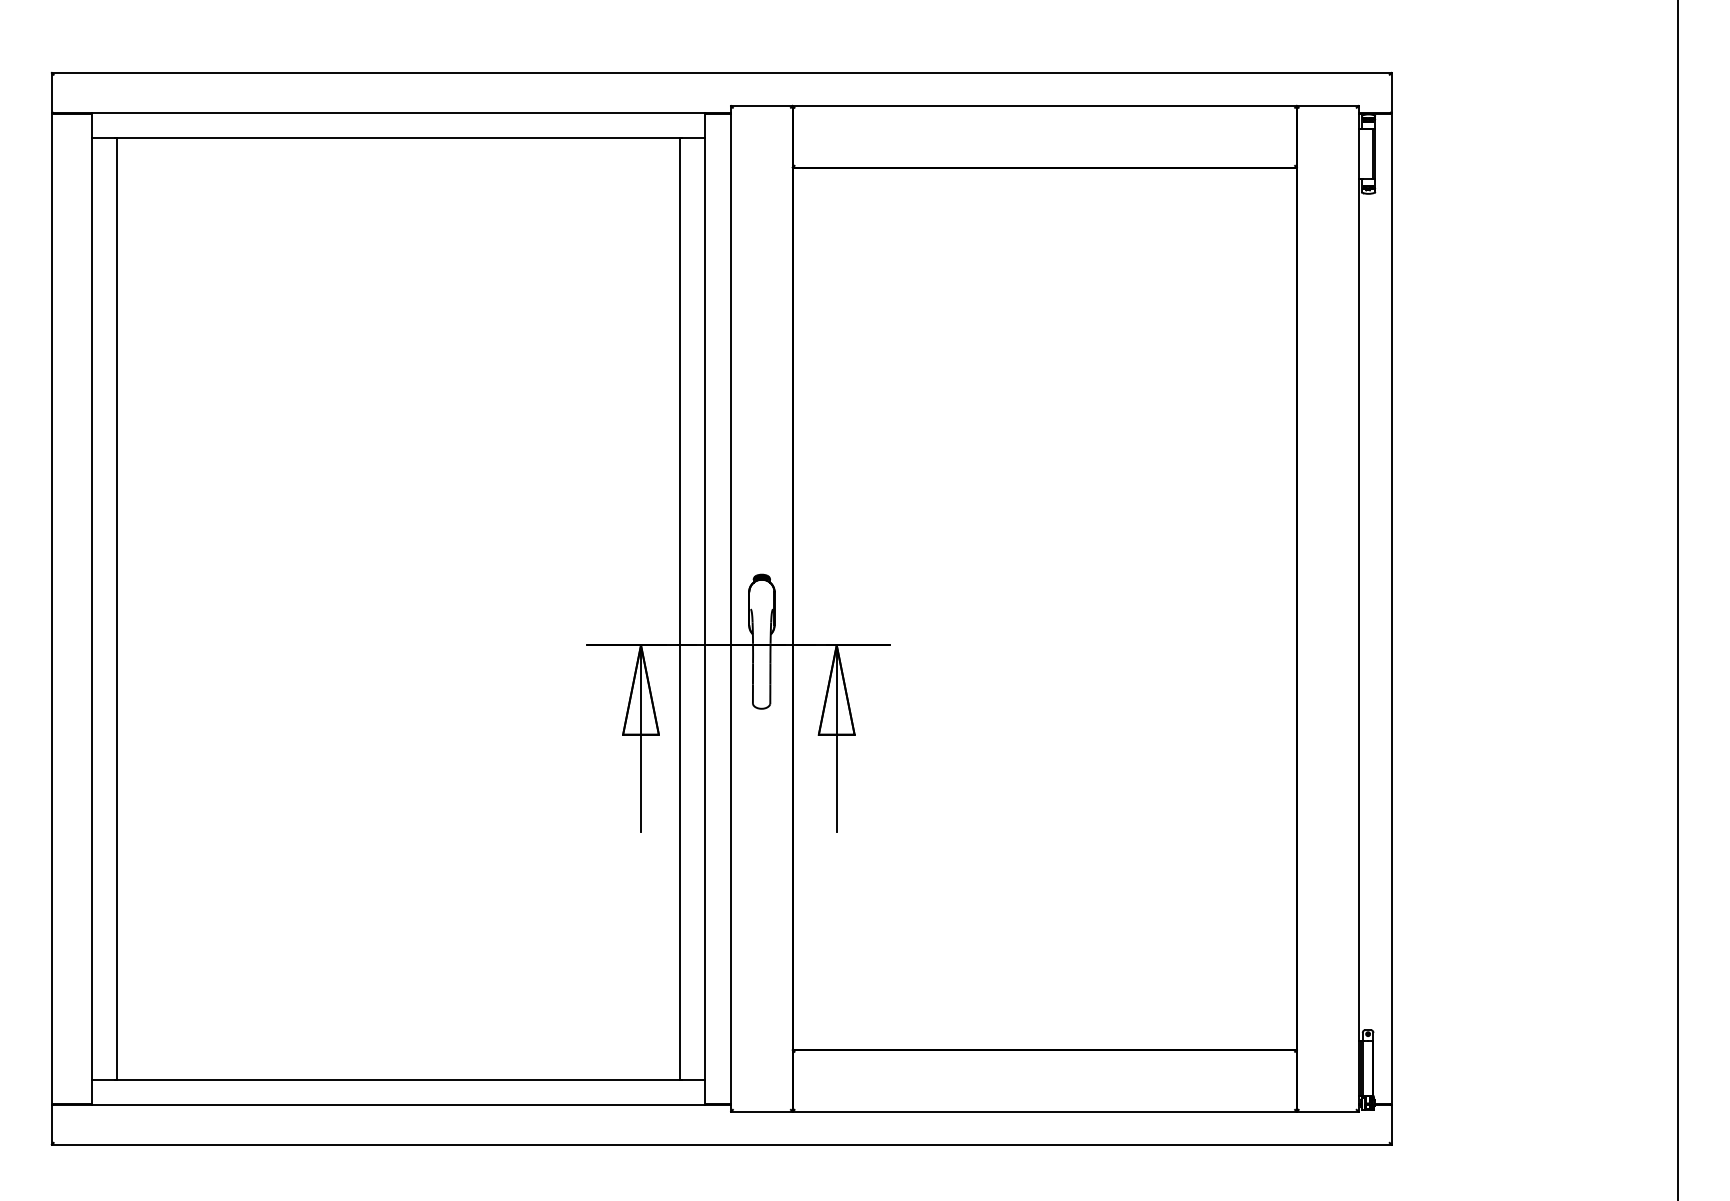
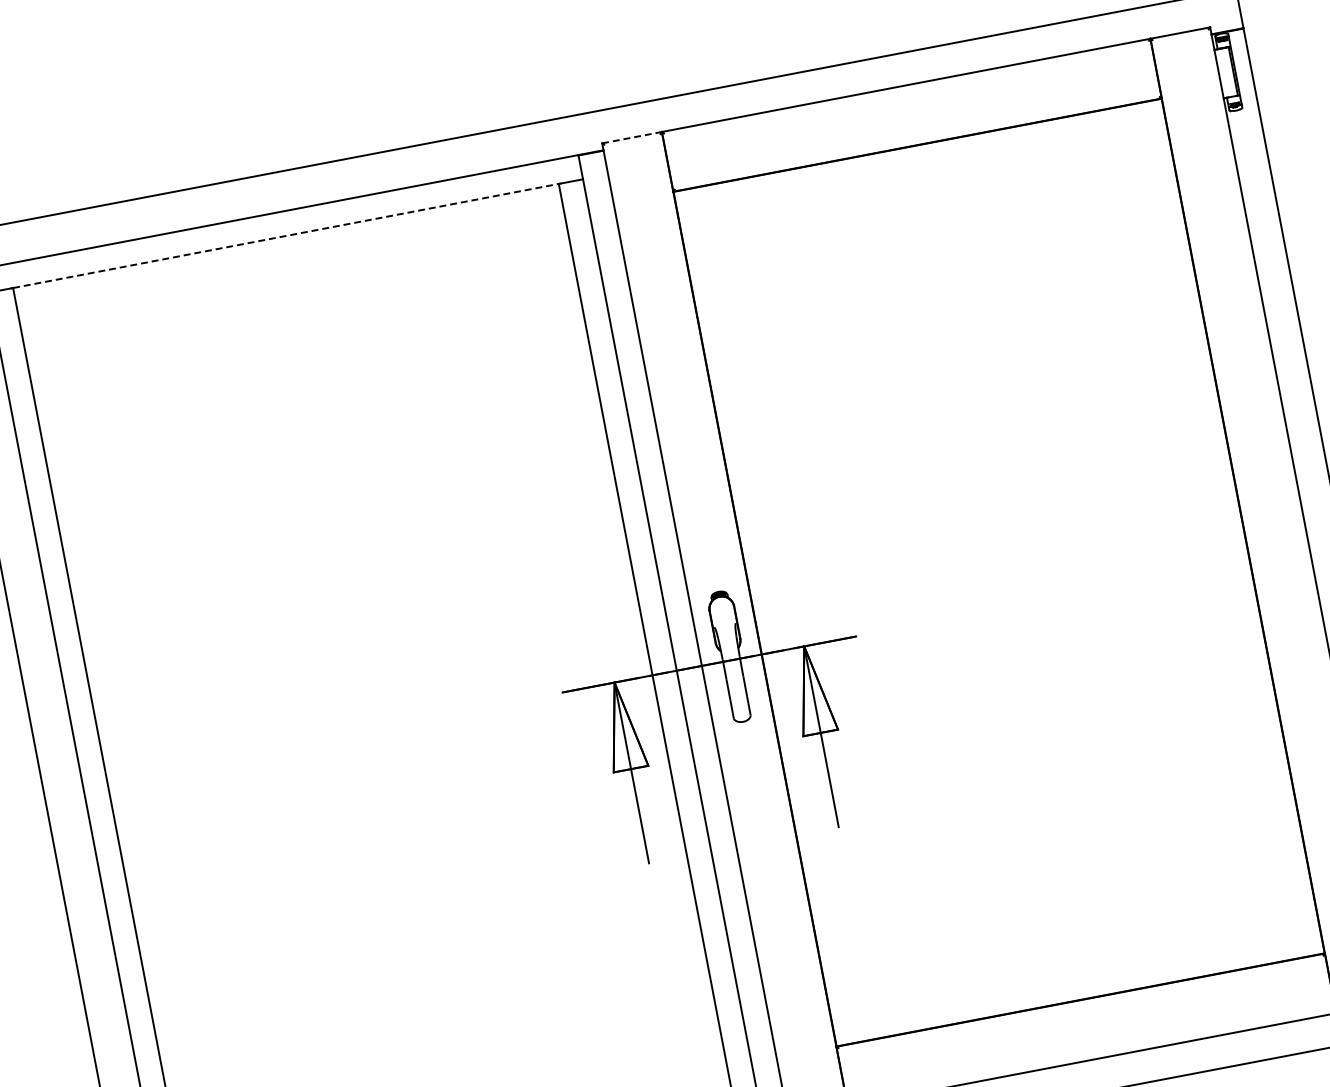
line: (761, 106) -> (631, 138), solid -> dashed
line: (398, 138) -> (285, 236), solid -> dashed

